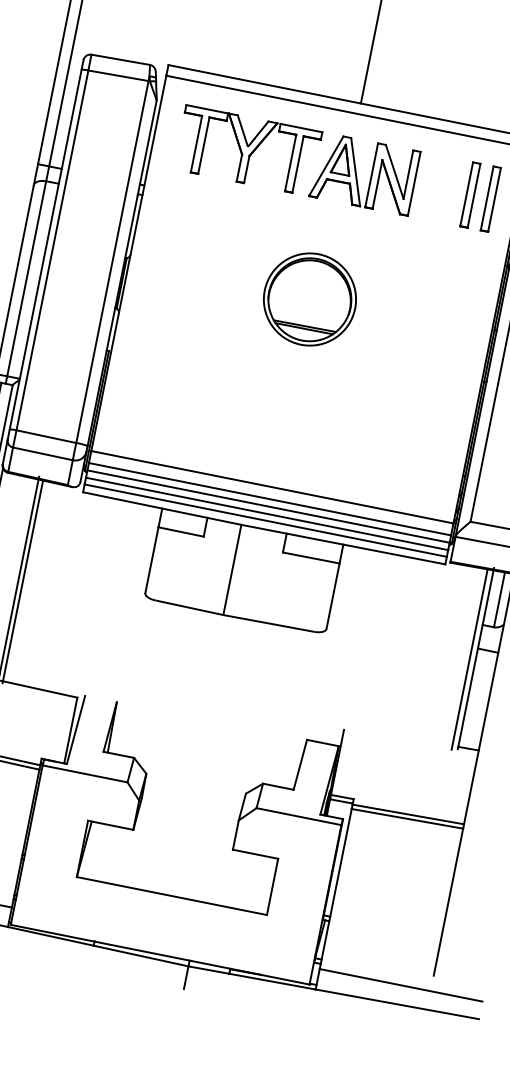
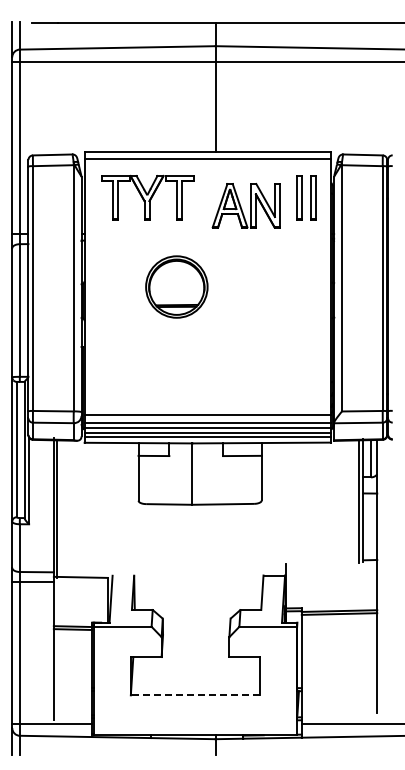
part: (363, 173) -> (245, 205), moved
part: (309, 298) -> (176, 286), moved
line: (171, 896) -> (195, 695), solid -> dashed

